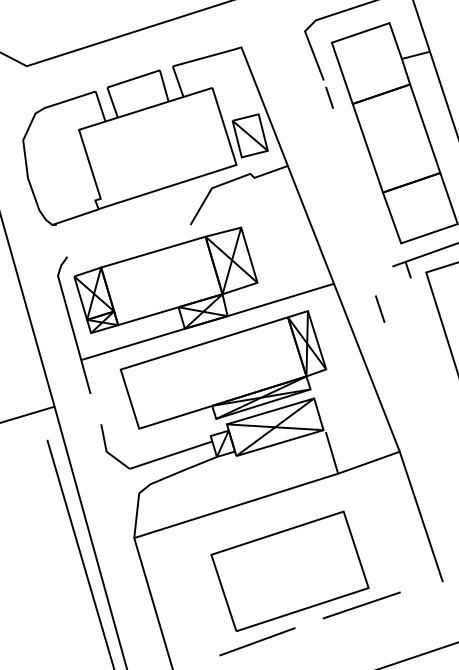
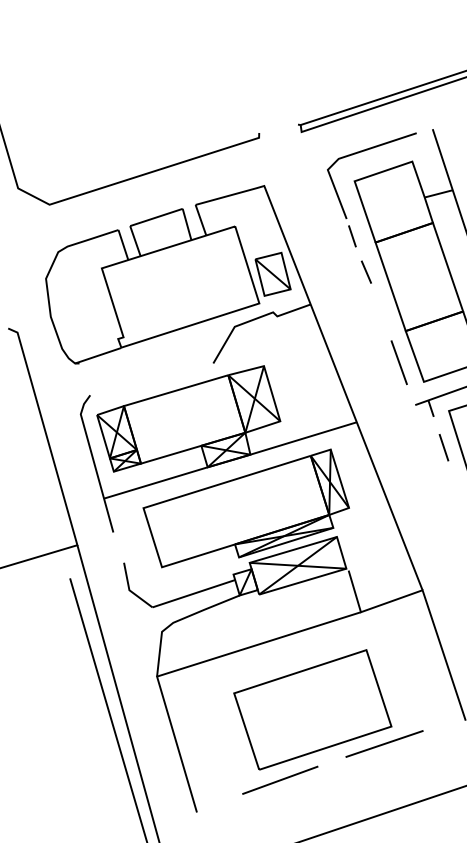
line: (342, 132) -> (365, 271), added
line: (375, 223) -> (398, 362), added
line: (379, 308) -> (443, 447), moved

